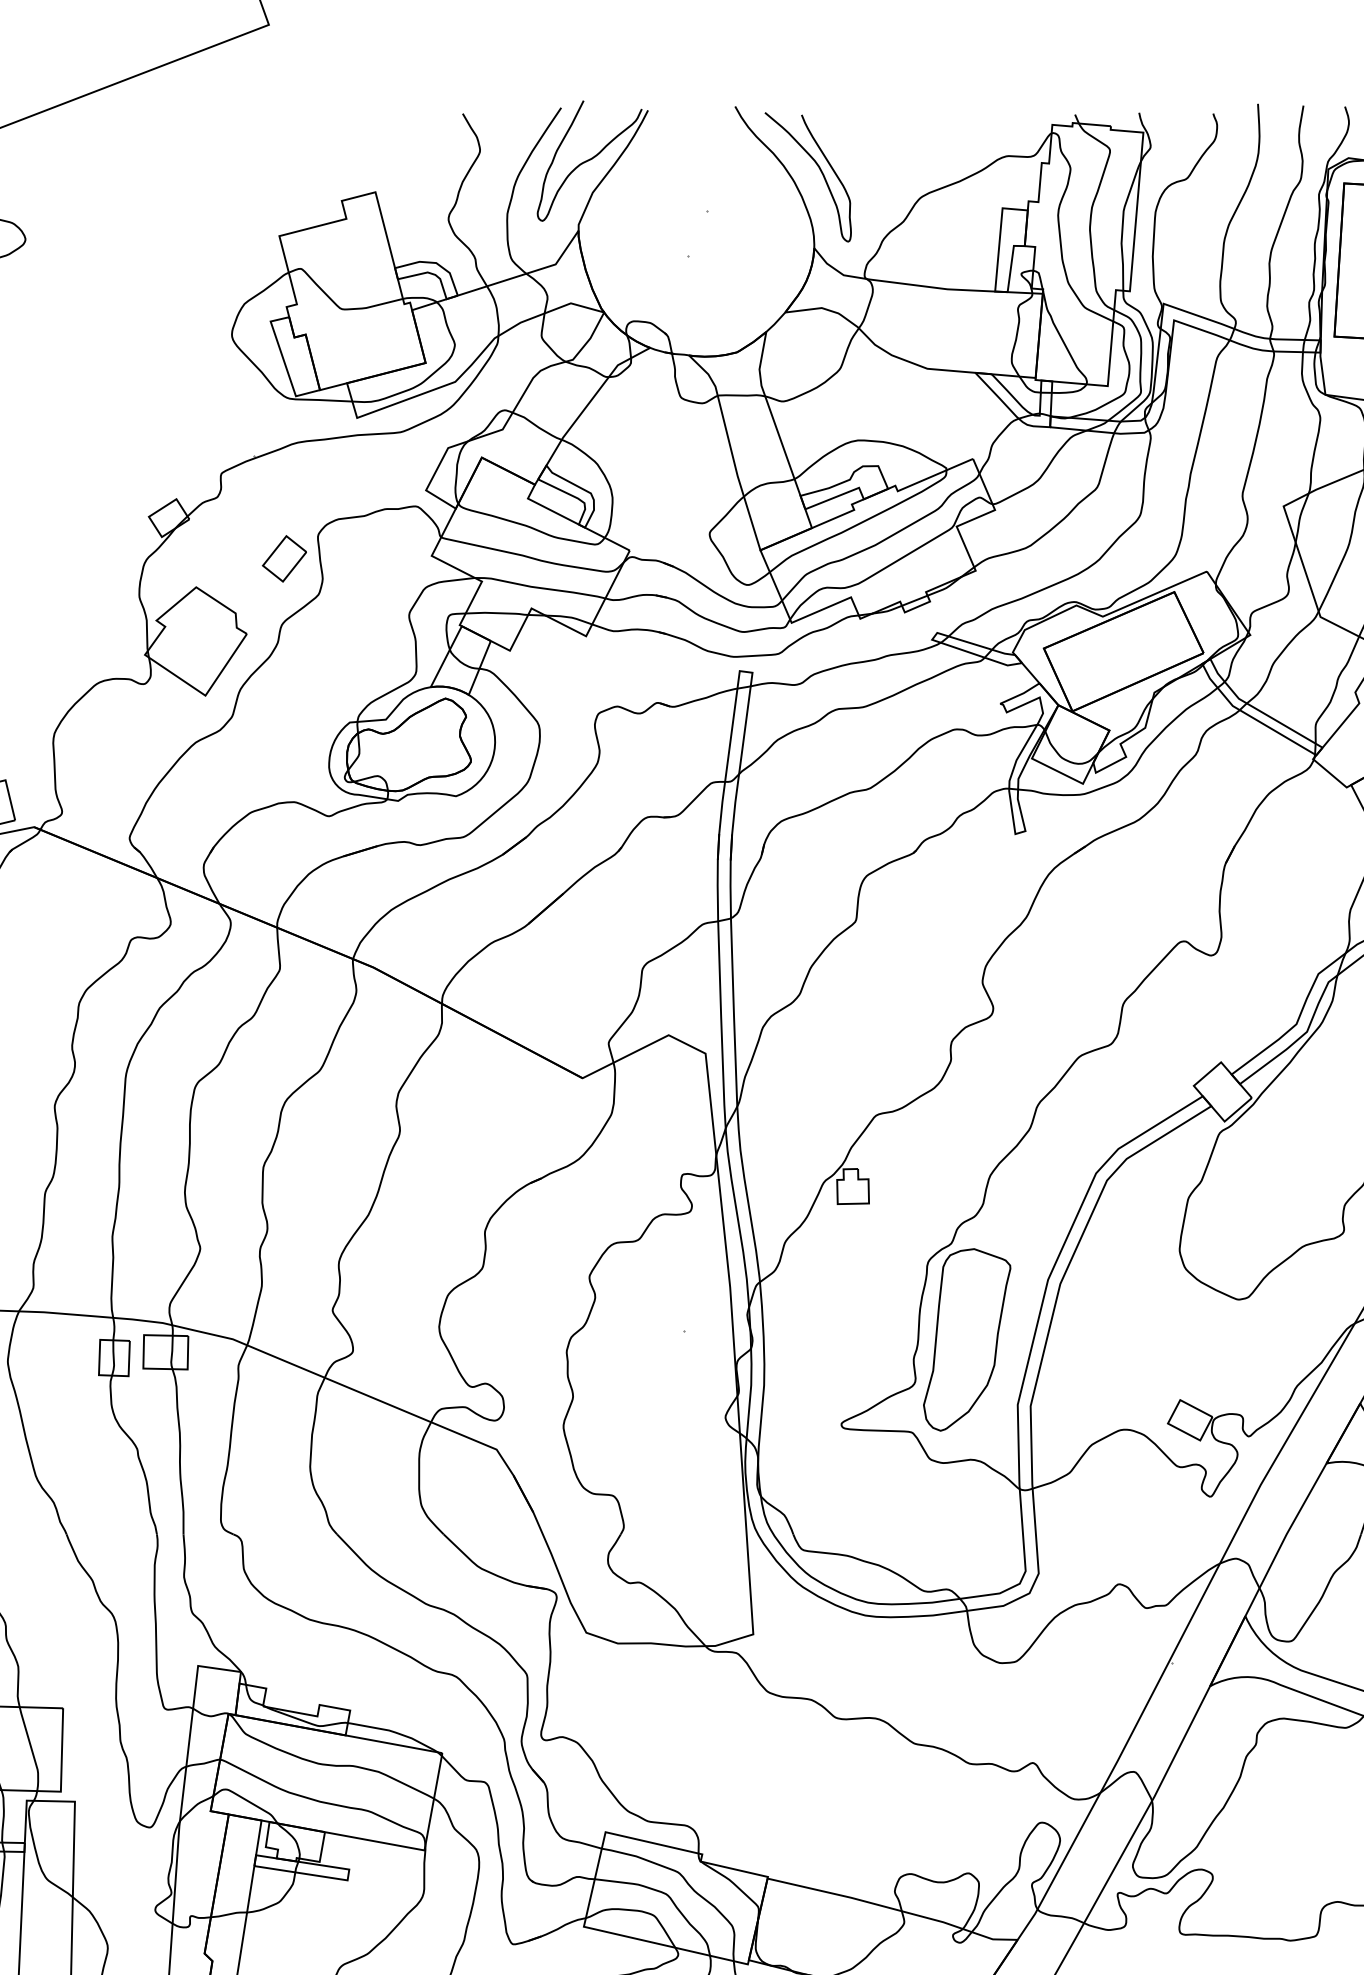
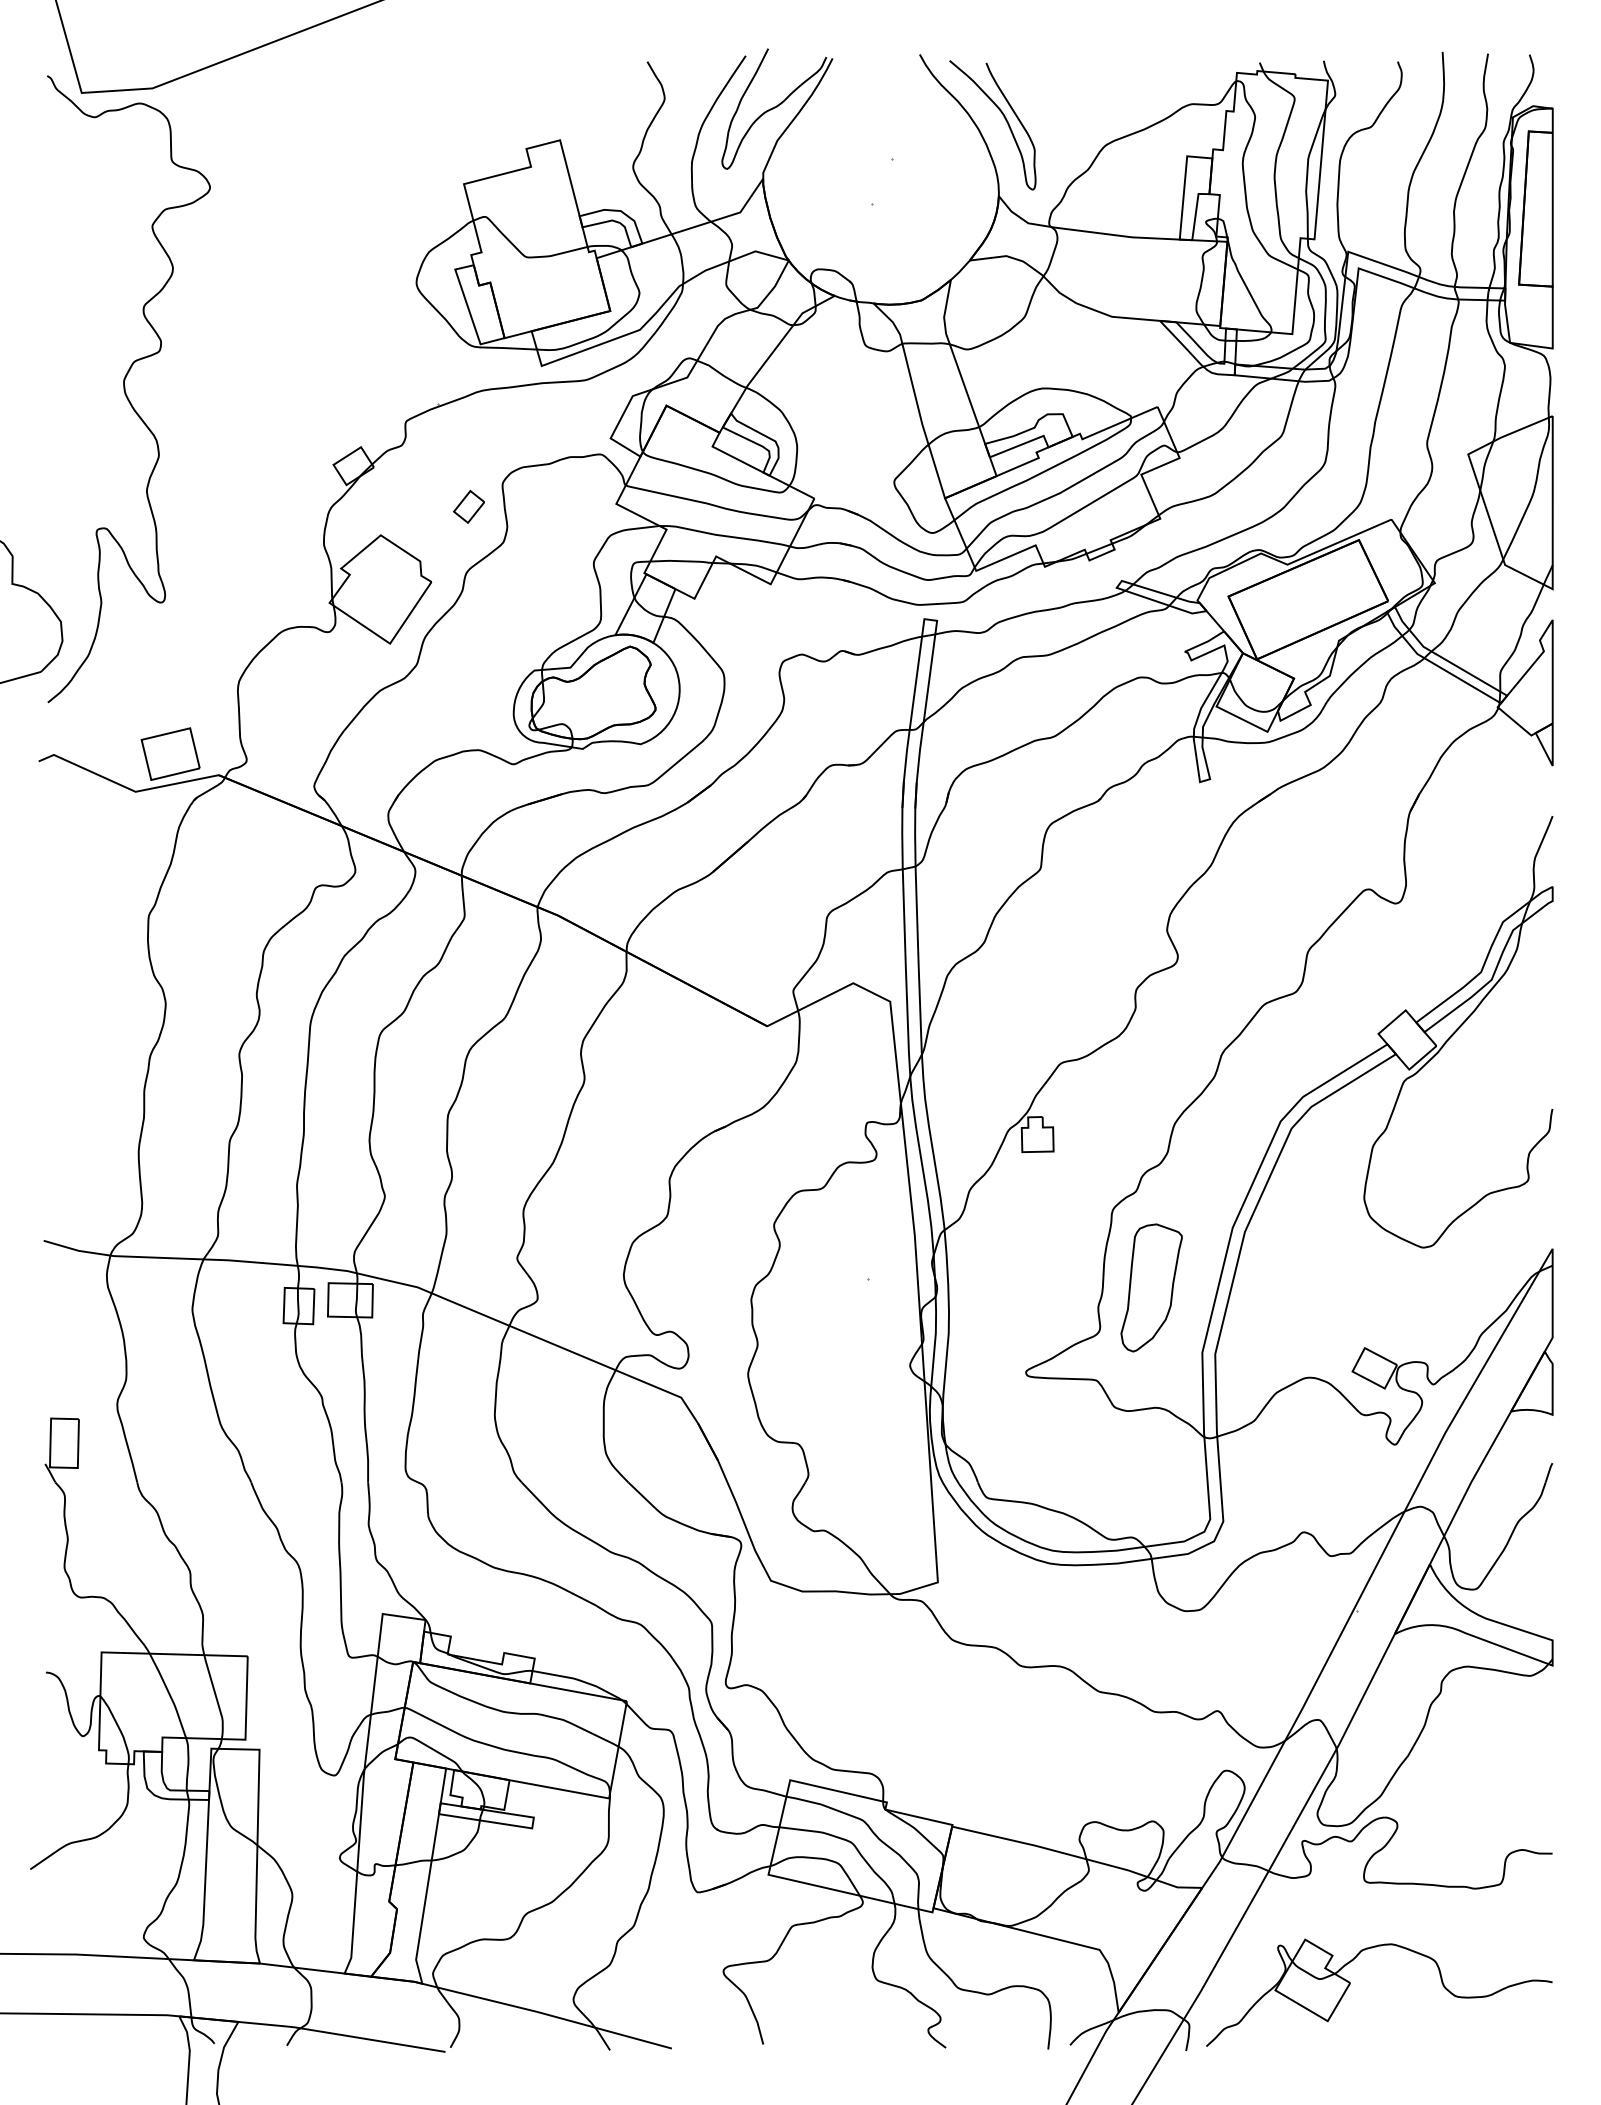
part: (283, 558) -> (468, 506), size x0.7
part: (966, 1339) -> (1151, 1287), size x0.7

